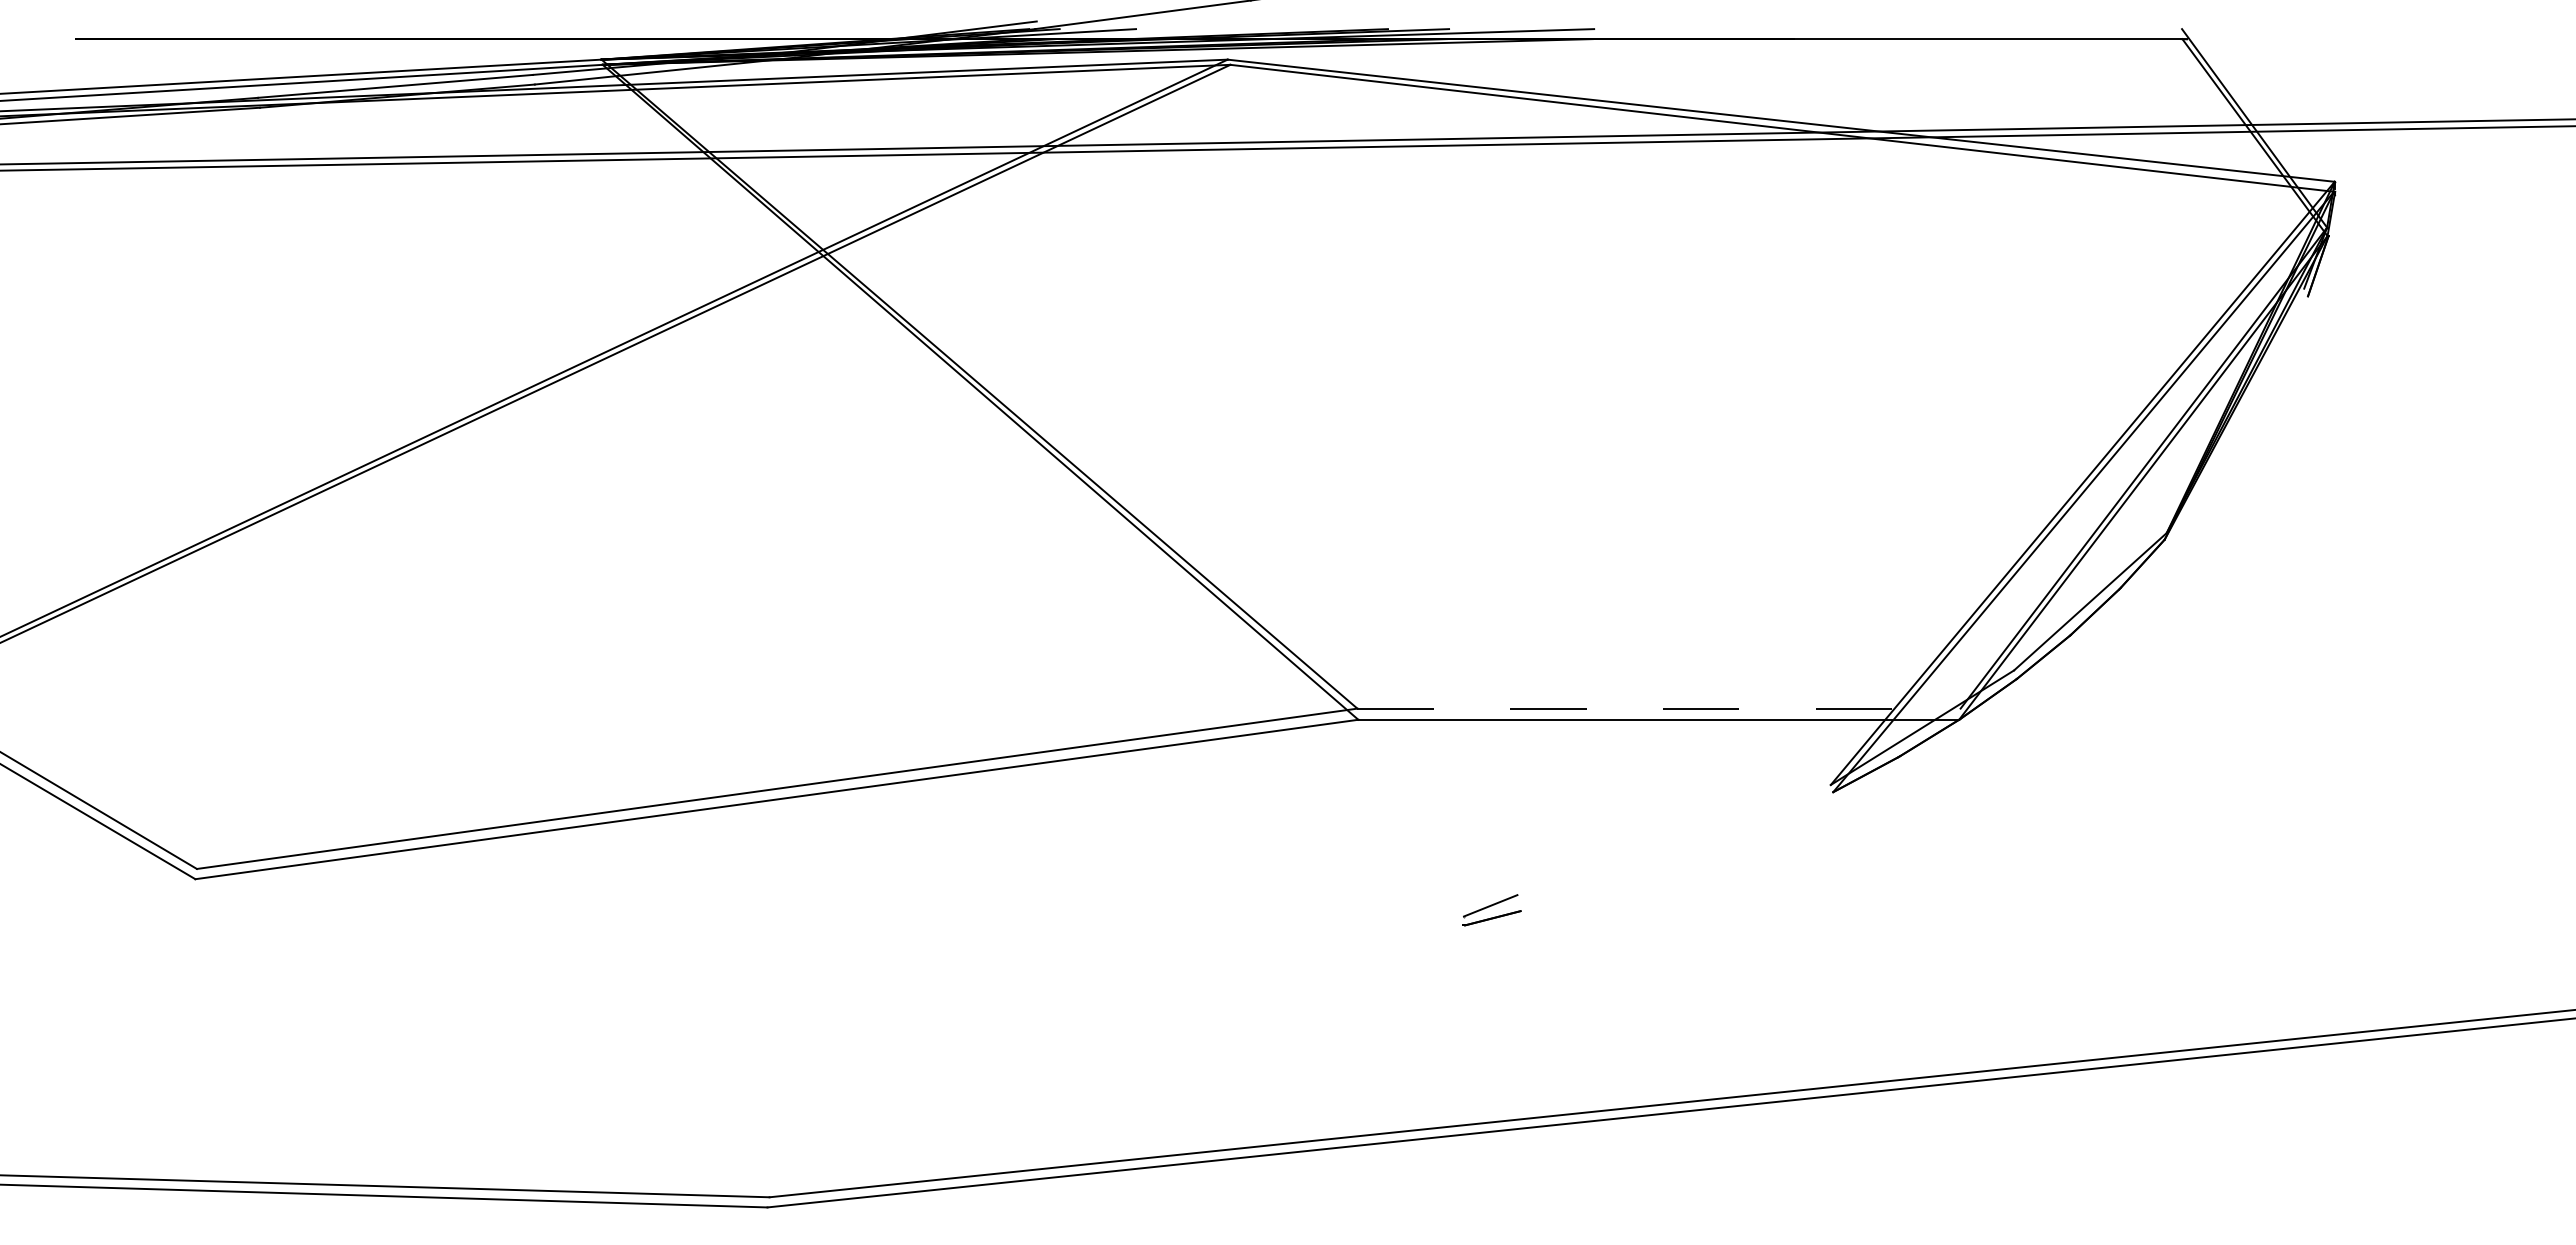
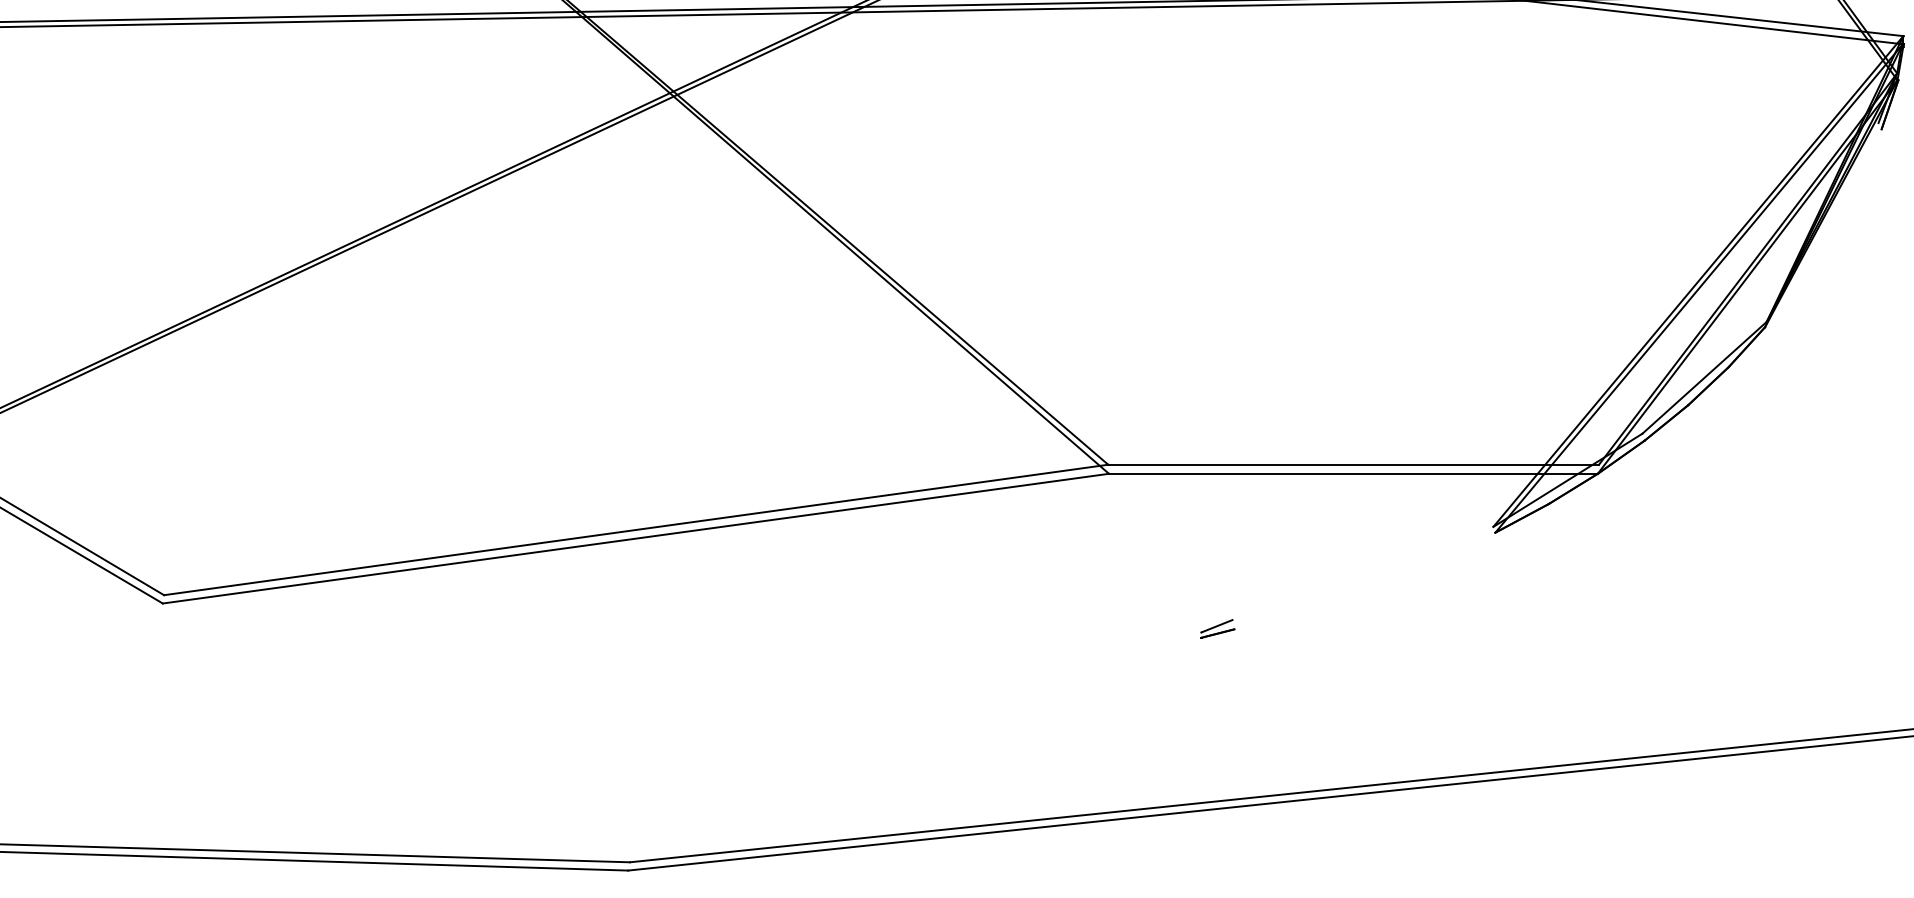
line: (1659, 708) -> (1354, 464), dashed -> solid
part: (1491, 910) -> (1217, 628), size x0.71

